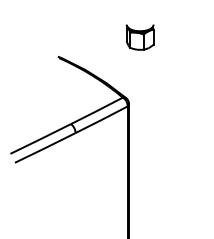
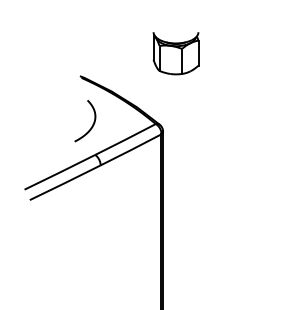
part: (139, 37) -> (175, 53), size x1.43
curve: (68, 98) -> (92, 124), added

